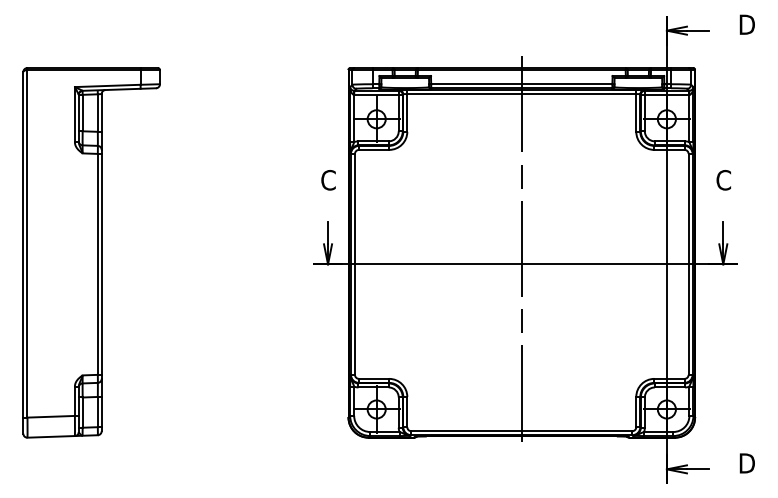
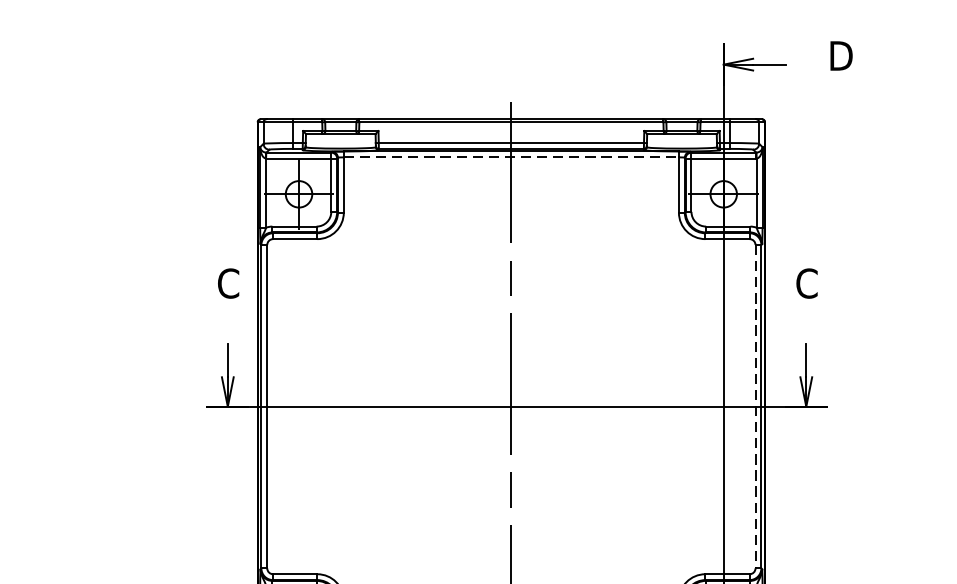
line: (522, 94) -> (512, 158), solid -> dashed
line: (688, 264) -> (755, 406), solid -> dashed

